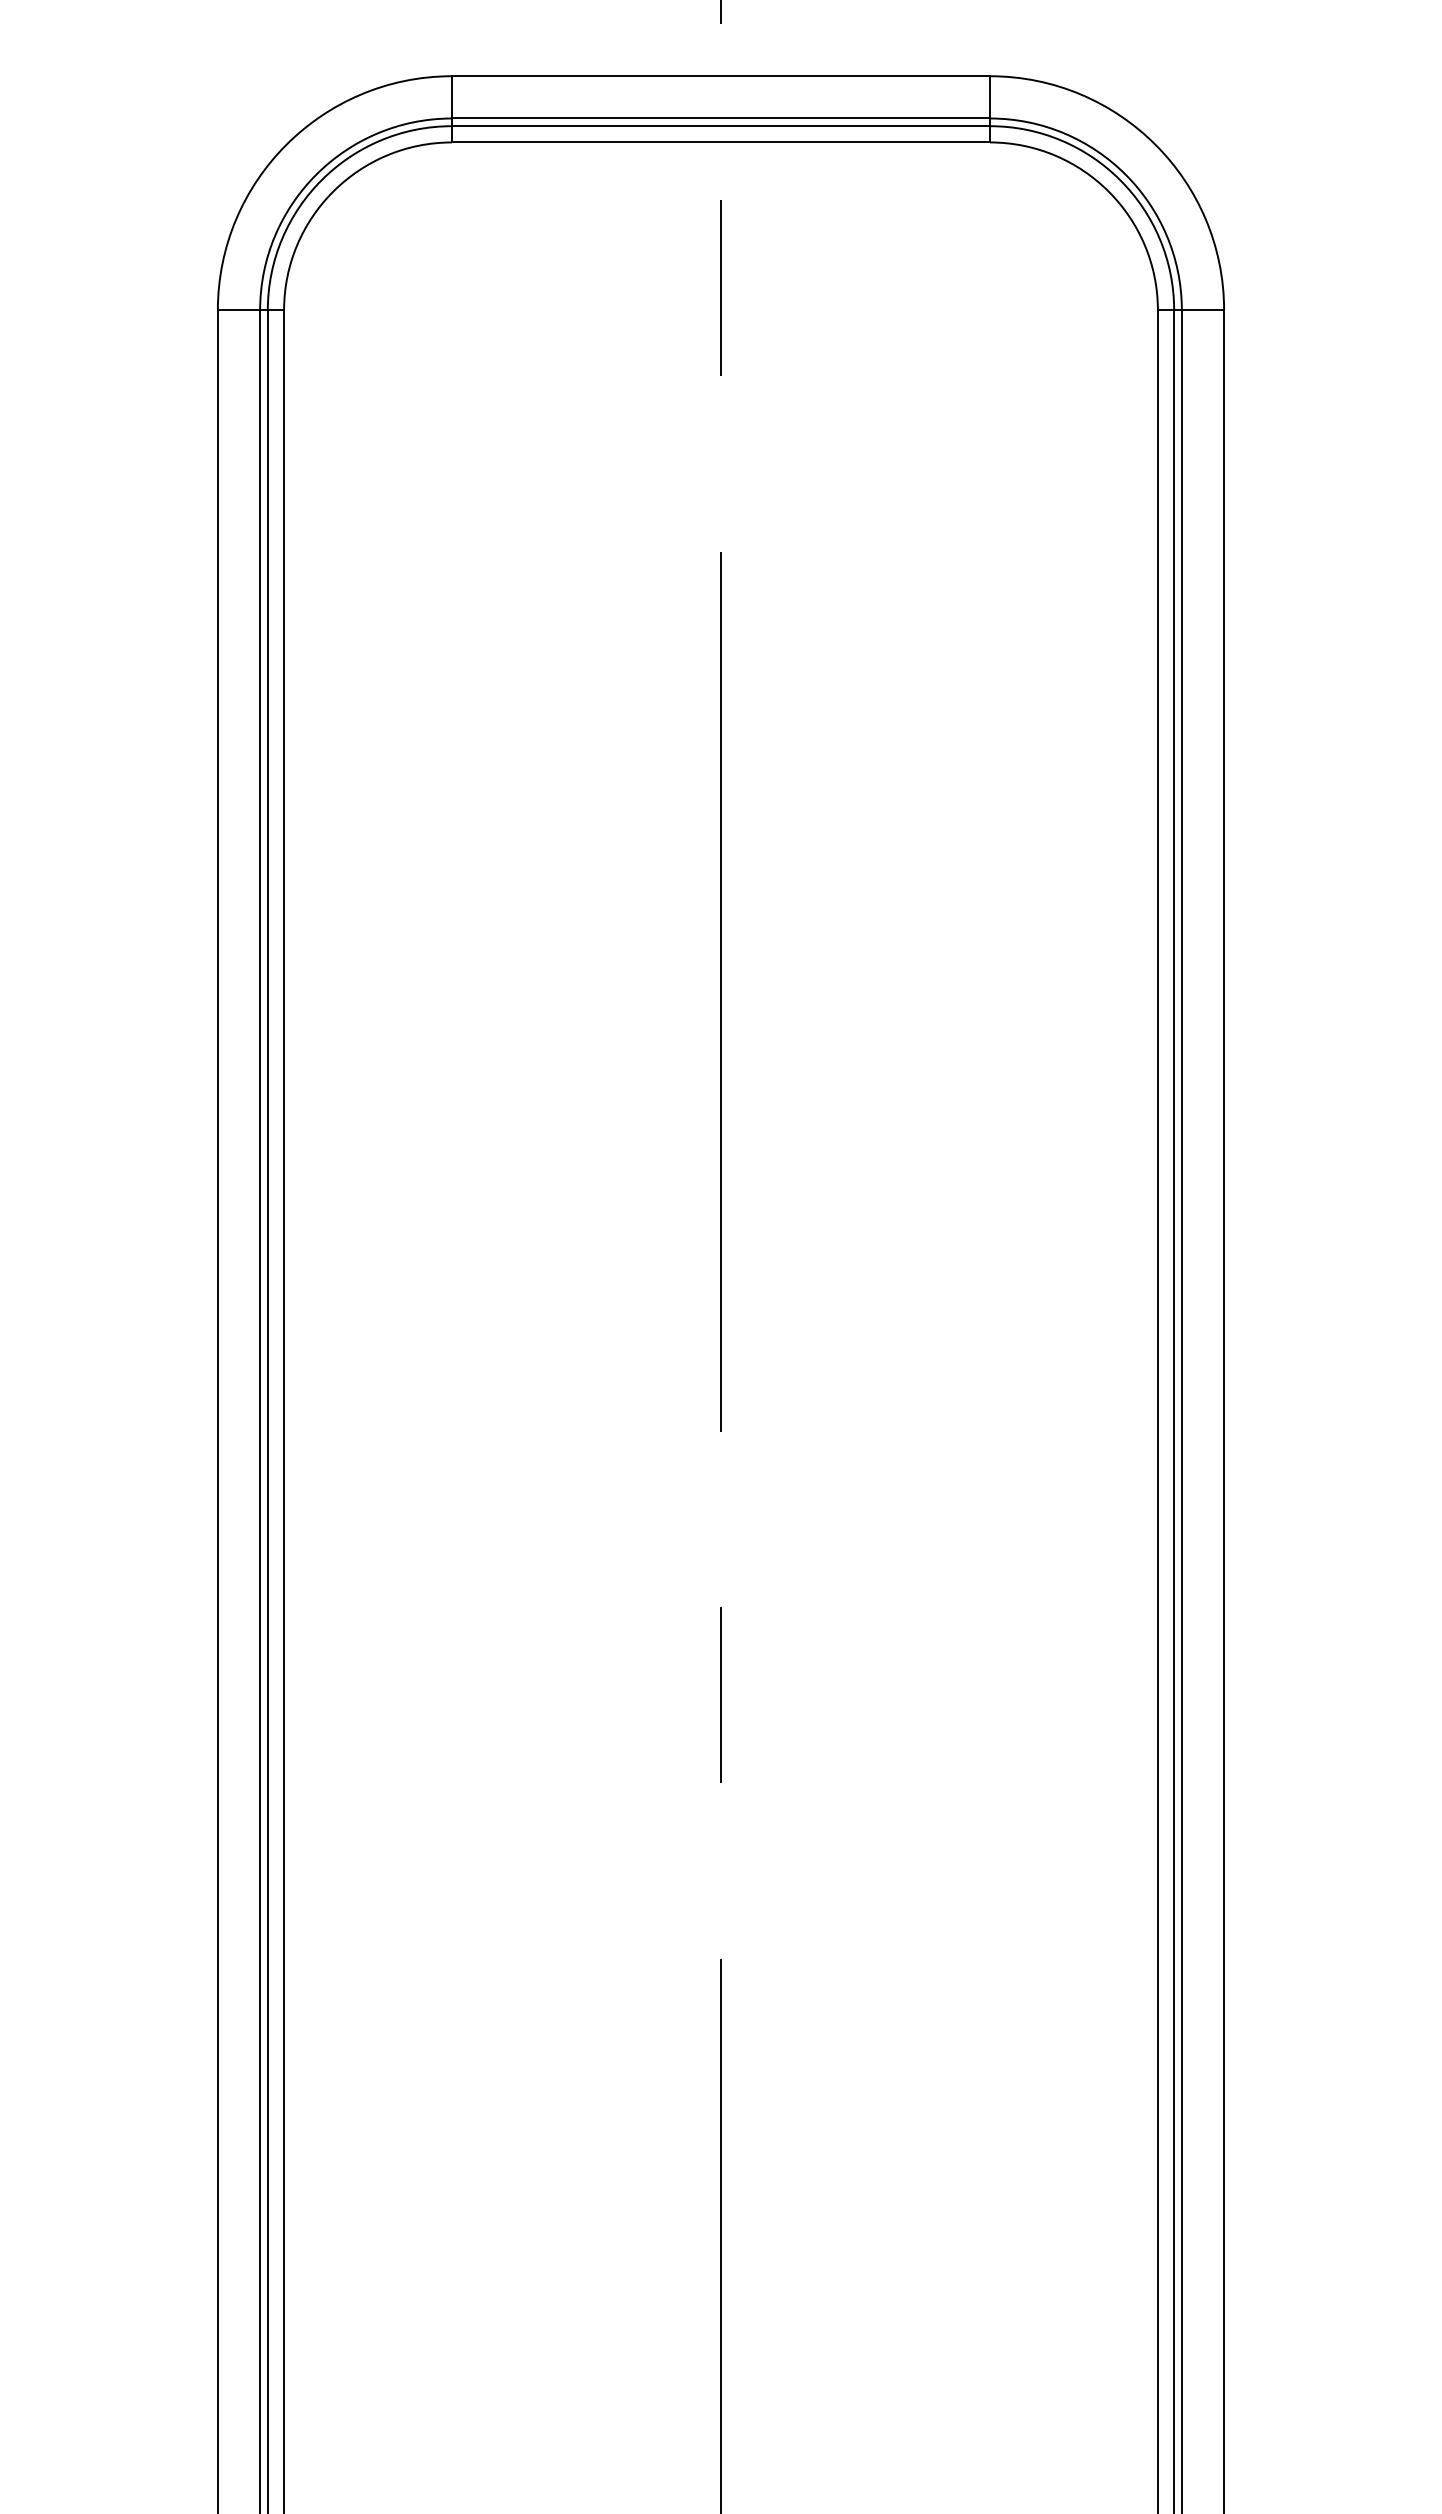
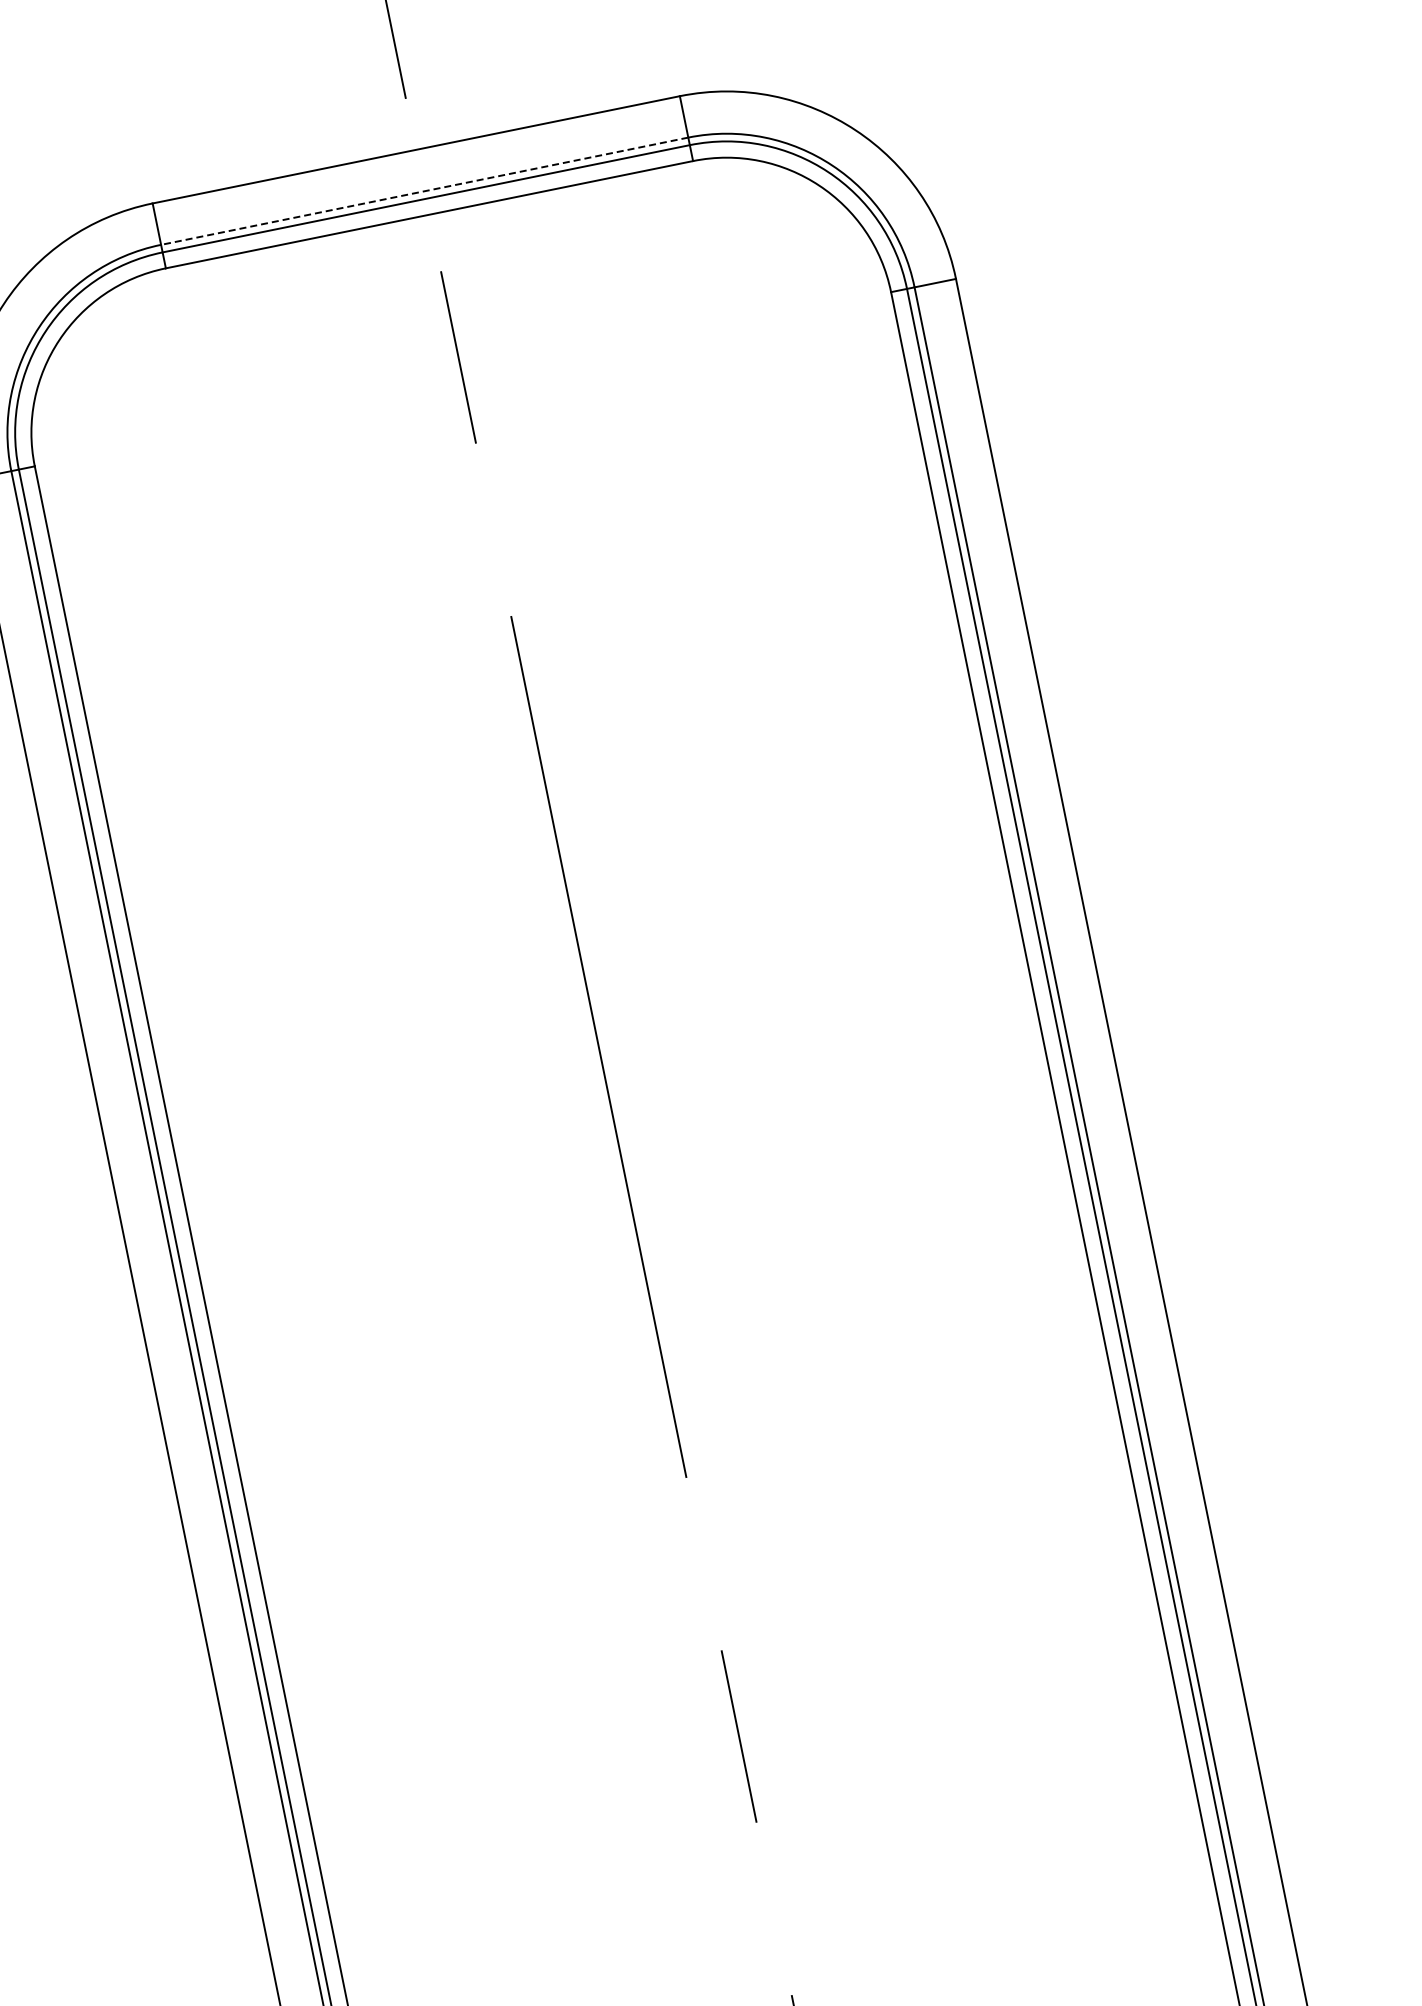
line: (720, 118) -> (424, 191), solid -> dashed

